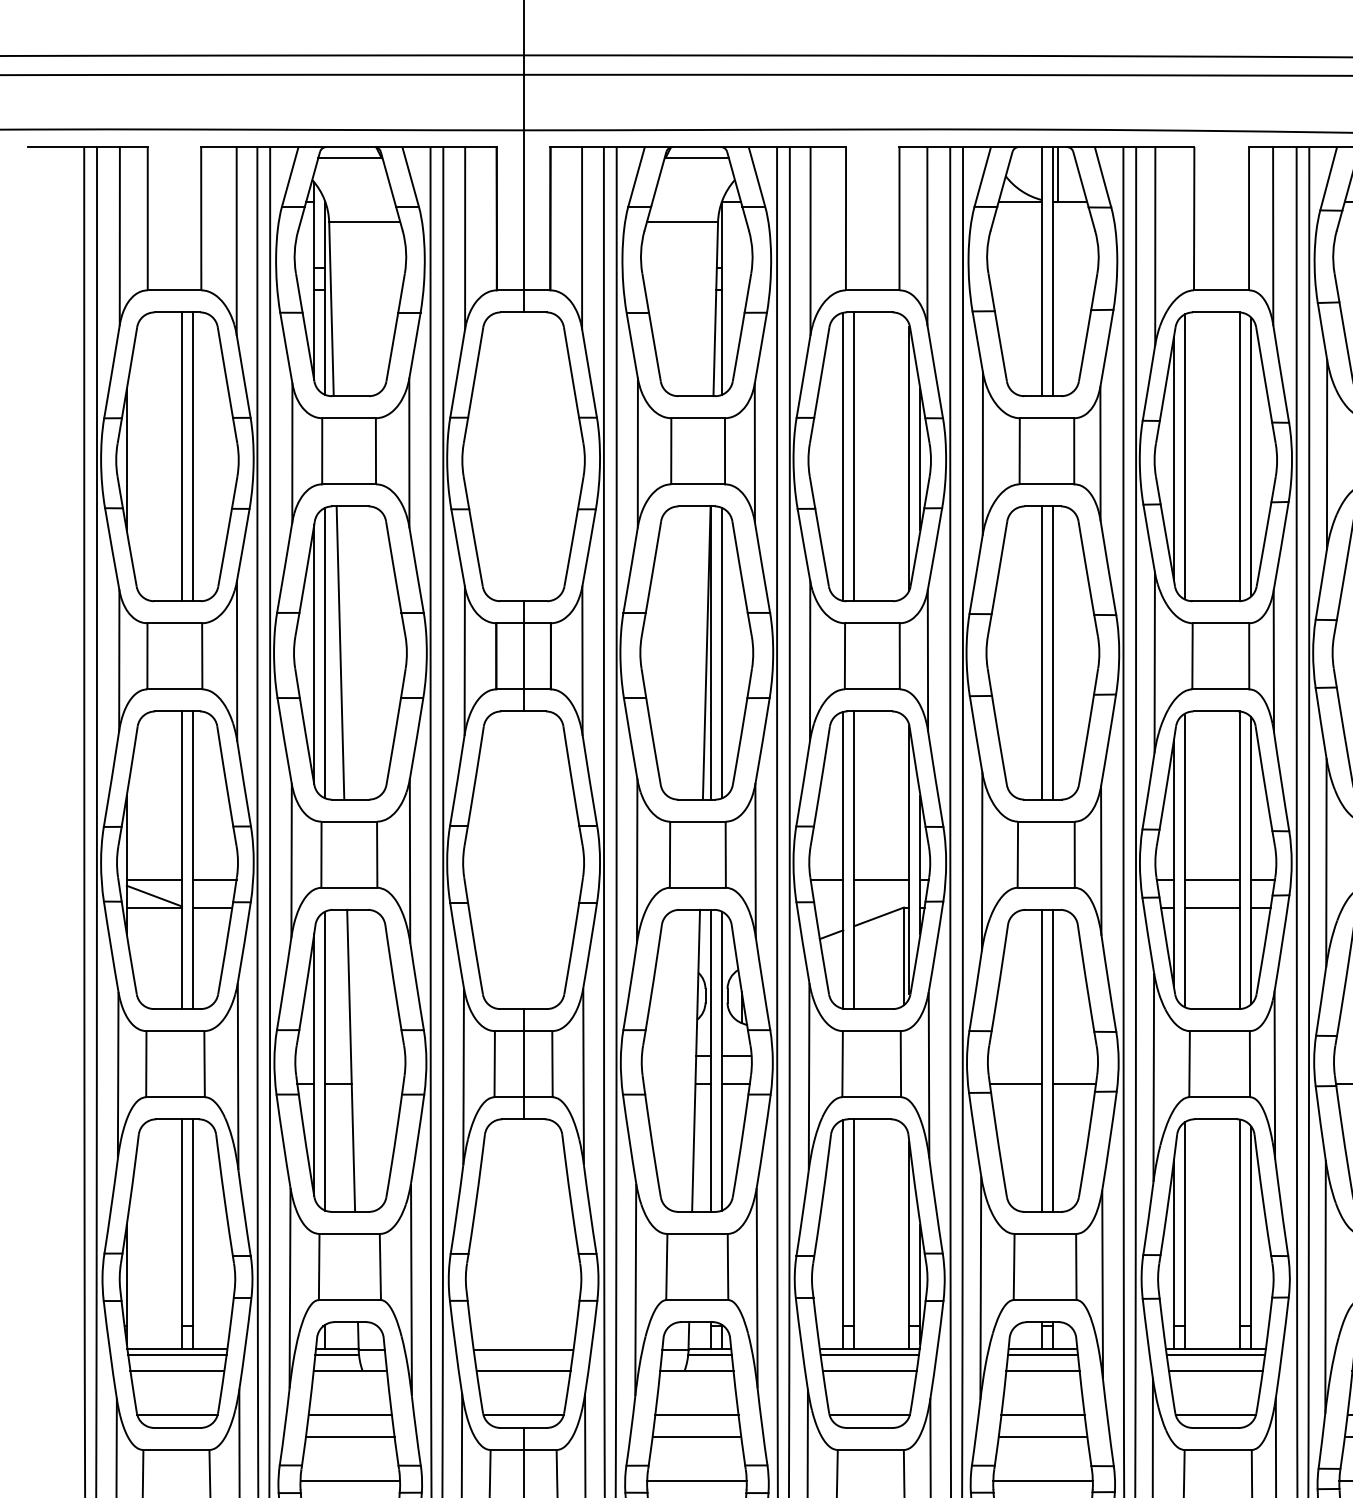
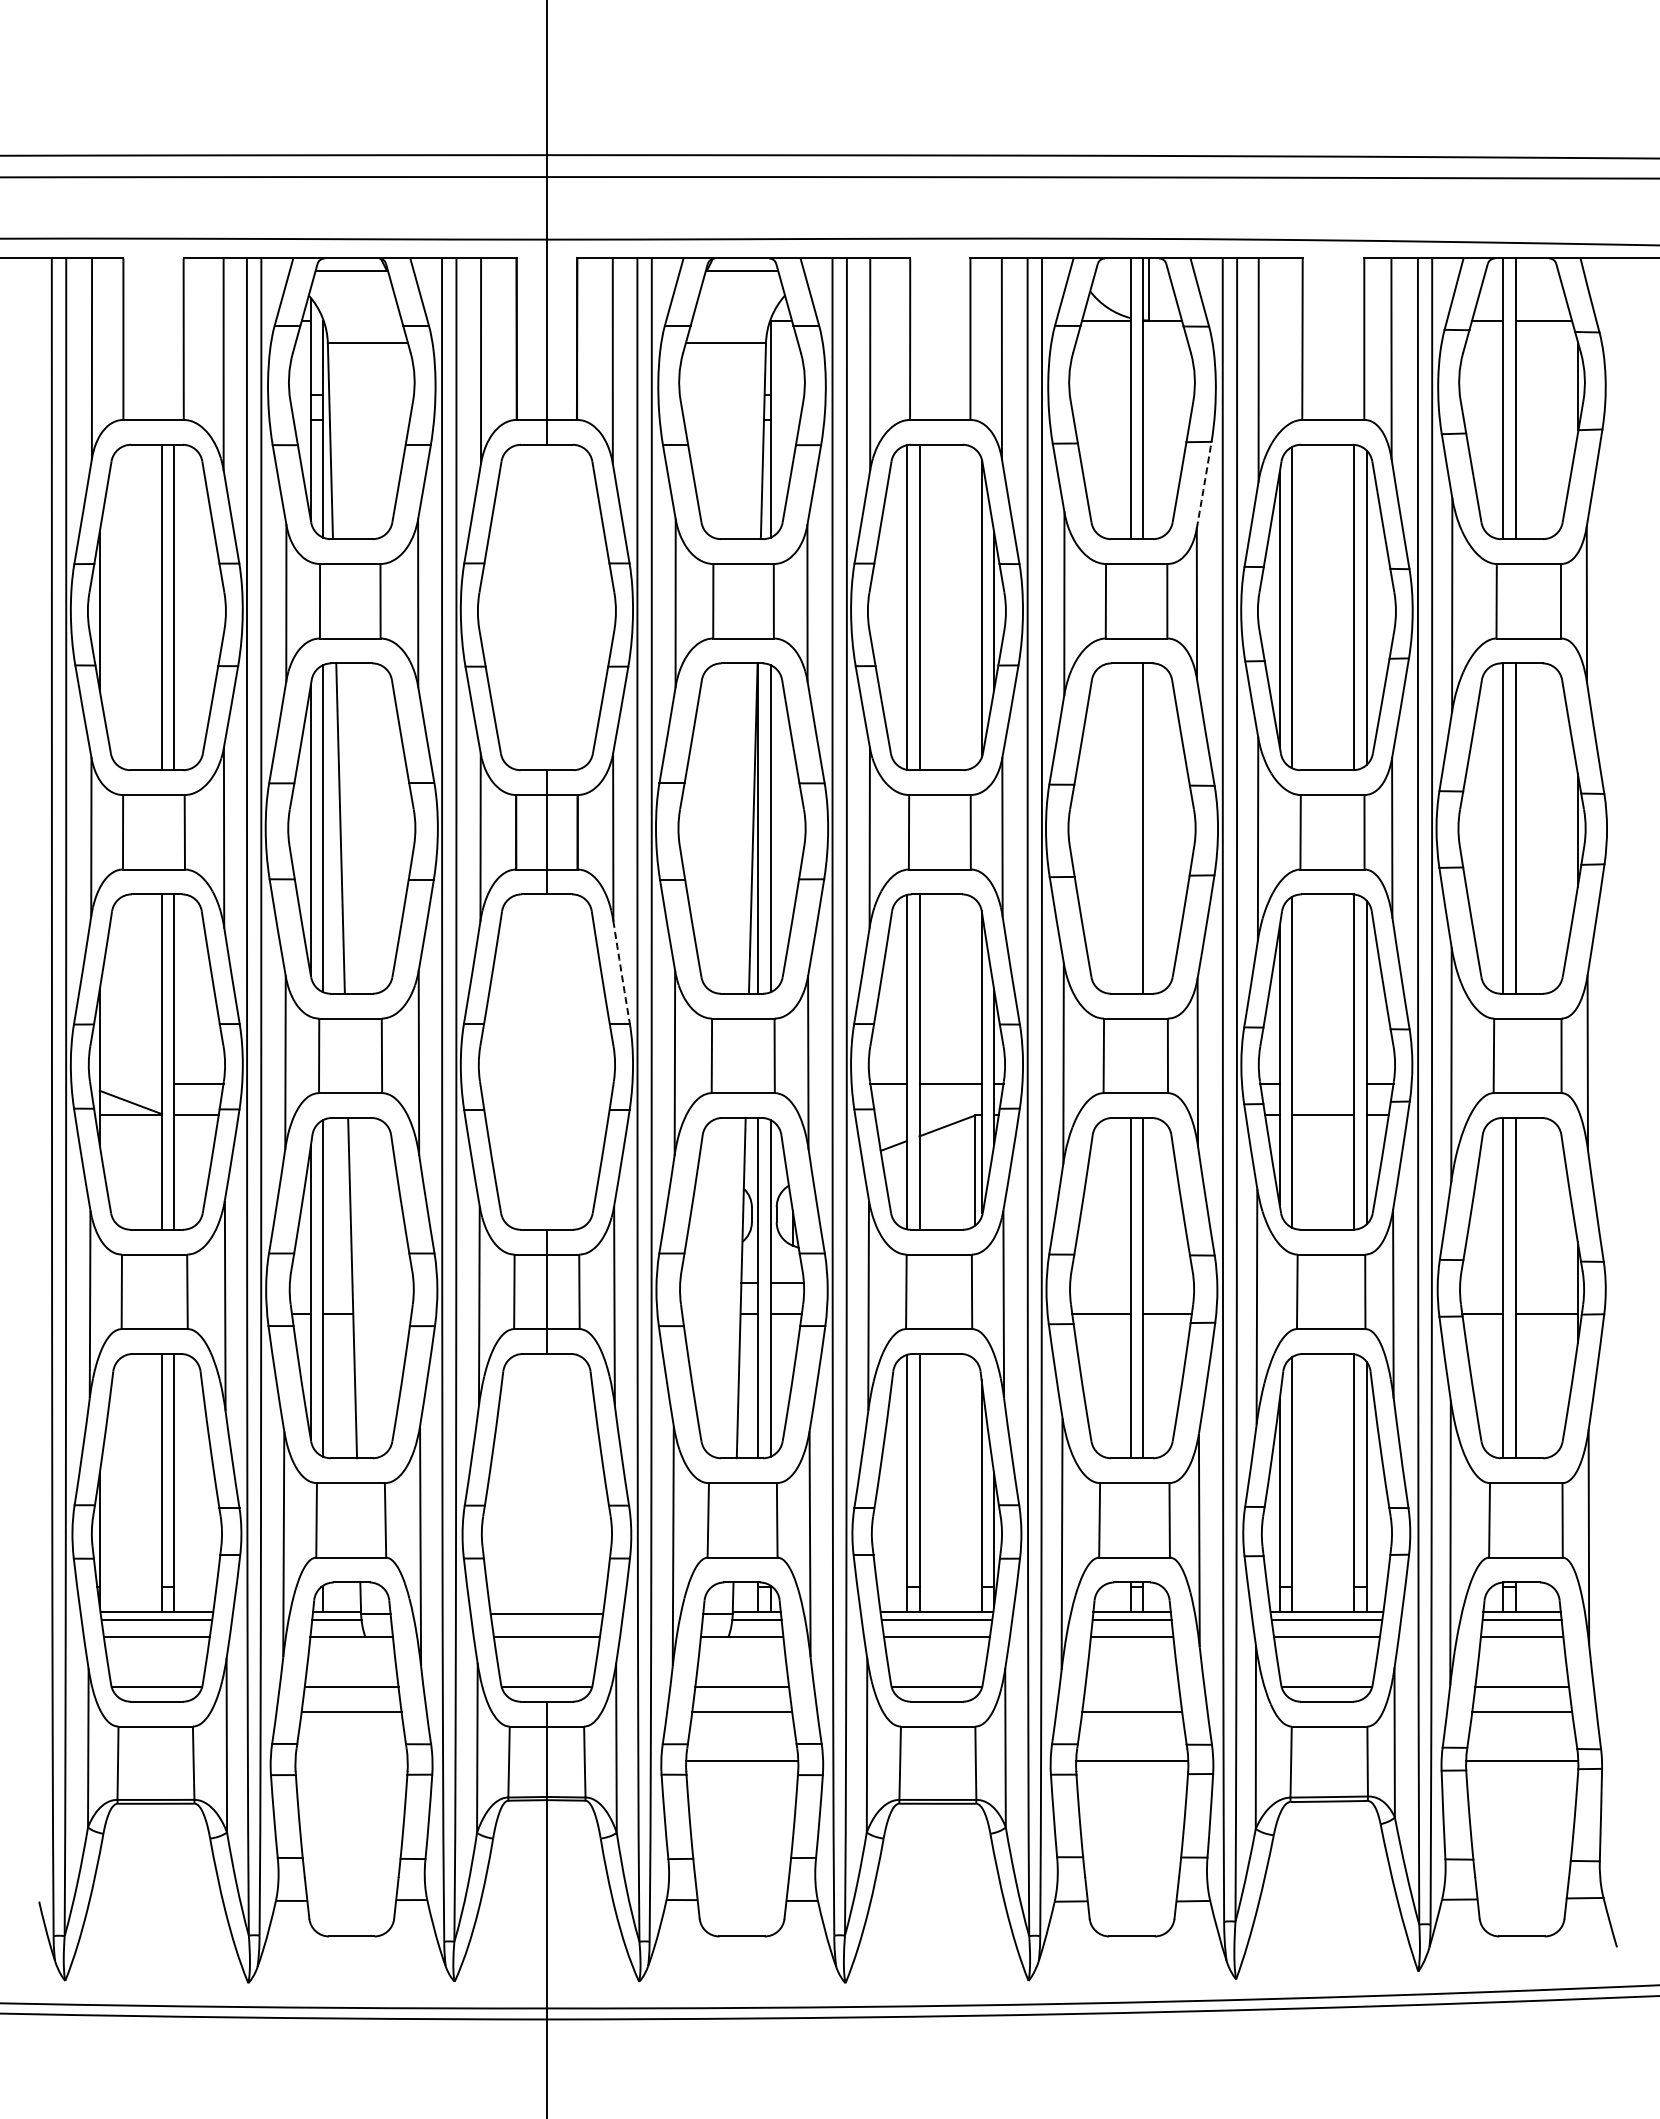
arc: (1107, 348) -> (1204, 485), solid -> dashed
line: (1041, 652) -> (1130, 828), removed
arc: (589, 780) -> (621, 972), solid -> dashed
line: (154, 879) -> (130, 1083), removed
line: (1212, 879) -> (1323, 1083), removed
line: (1043, 1414) -> (1132, 1686), removed
line: (350, 1481) -> (351, 1761), removed

